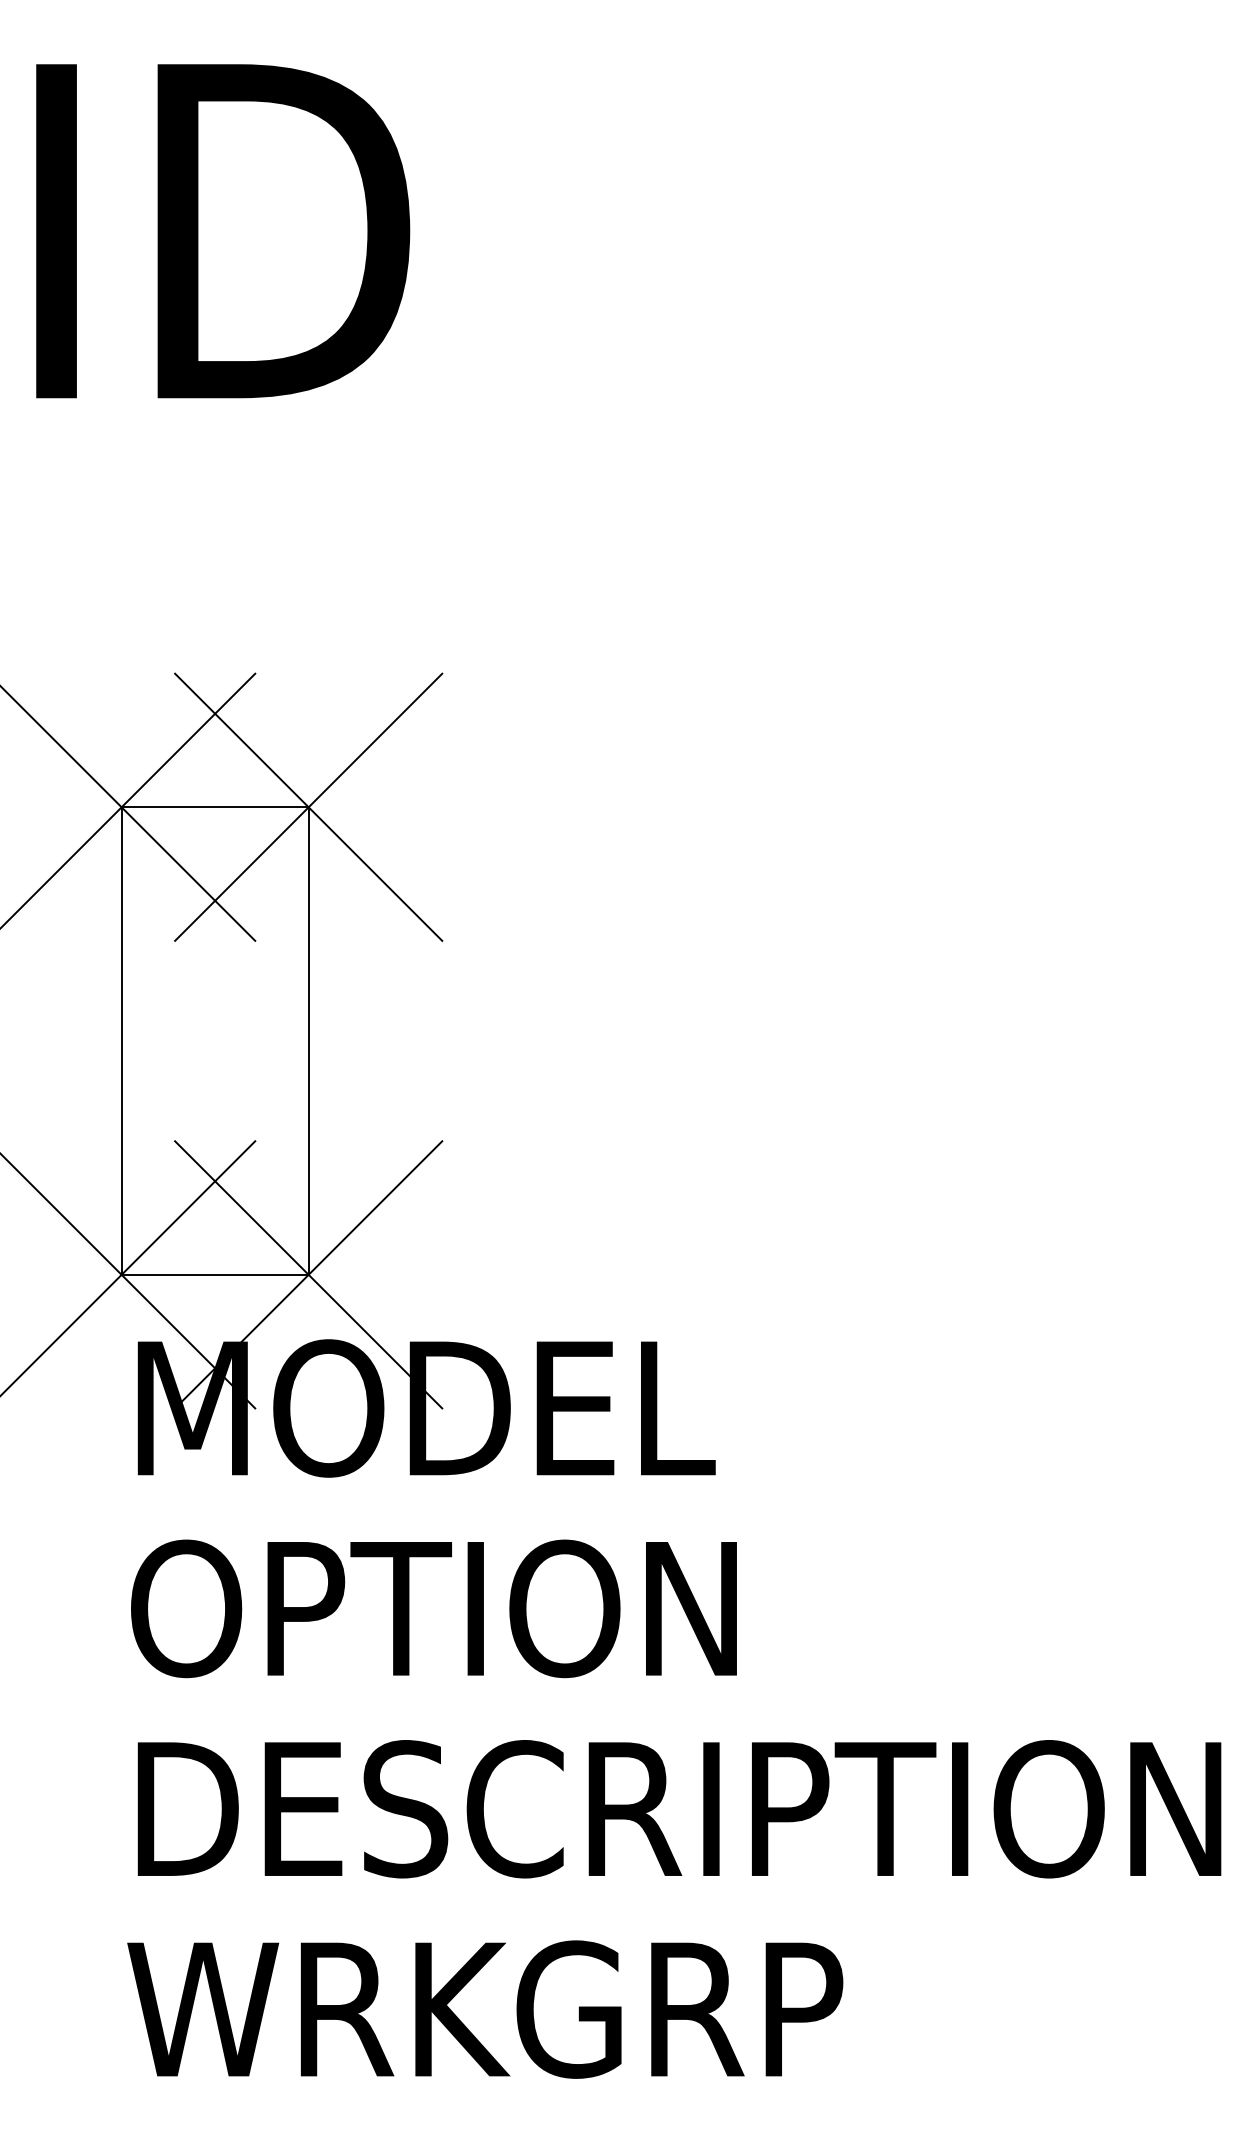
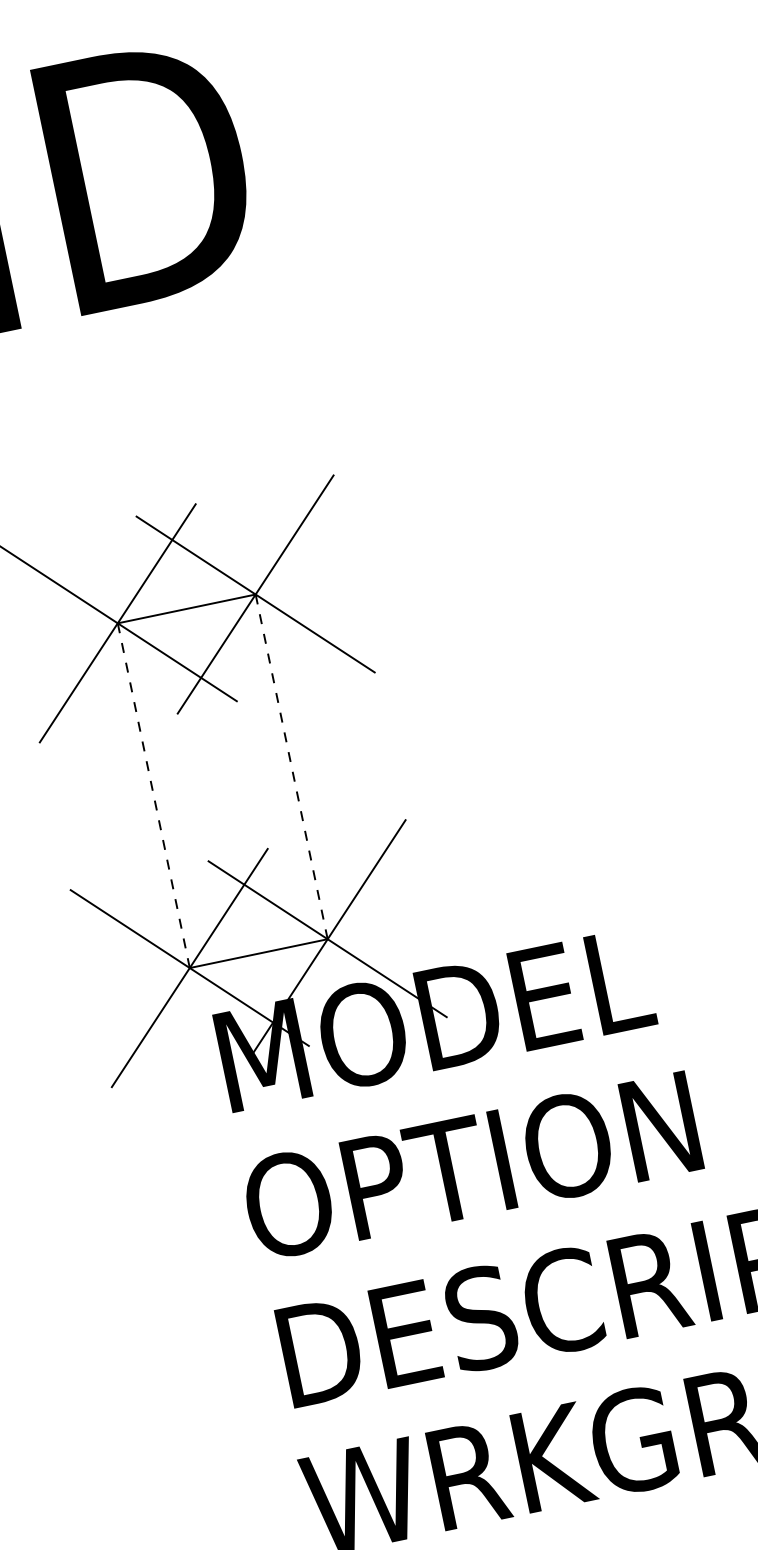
line: (121, 1041) -> (153, 796), solid -> dashed
line: (308, 1041) -> (291, 767), solid -> dashed

